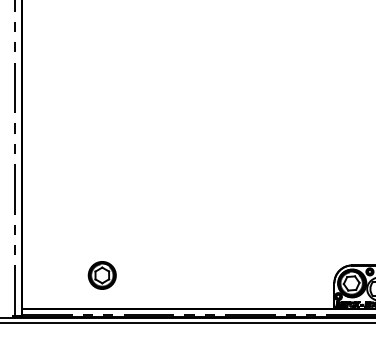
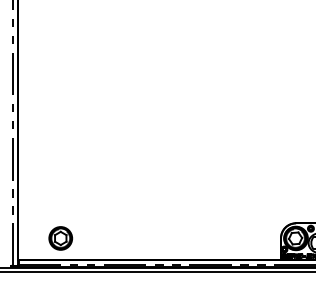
part: (101, 275) -> (60, 238), moved

